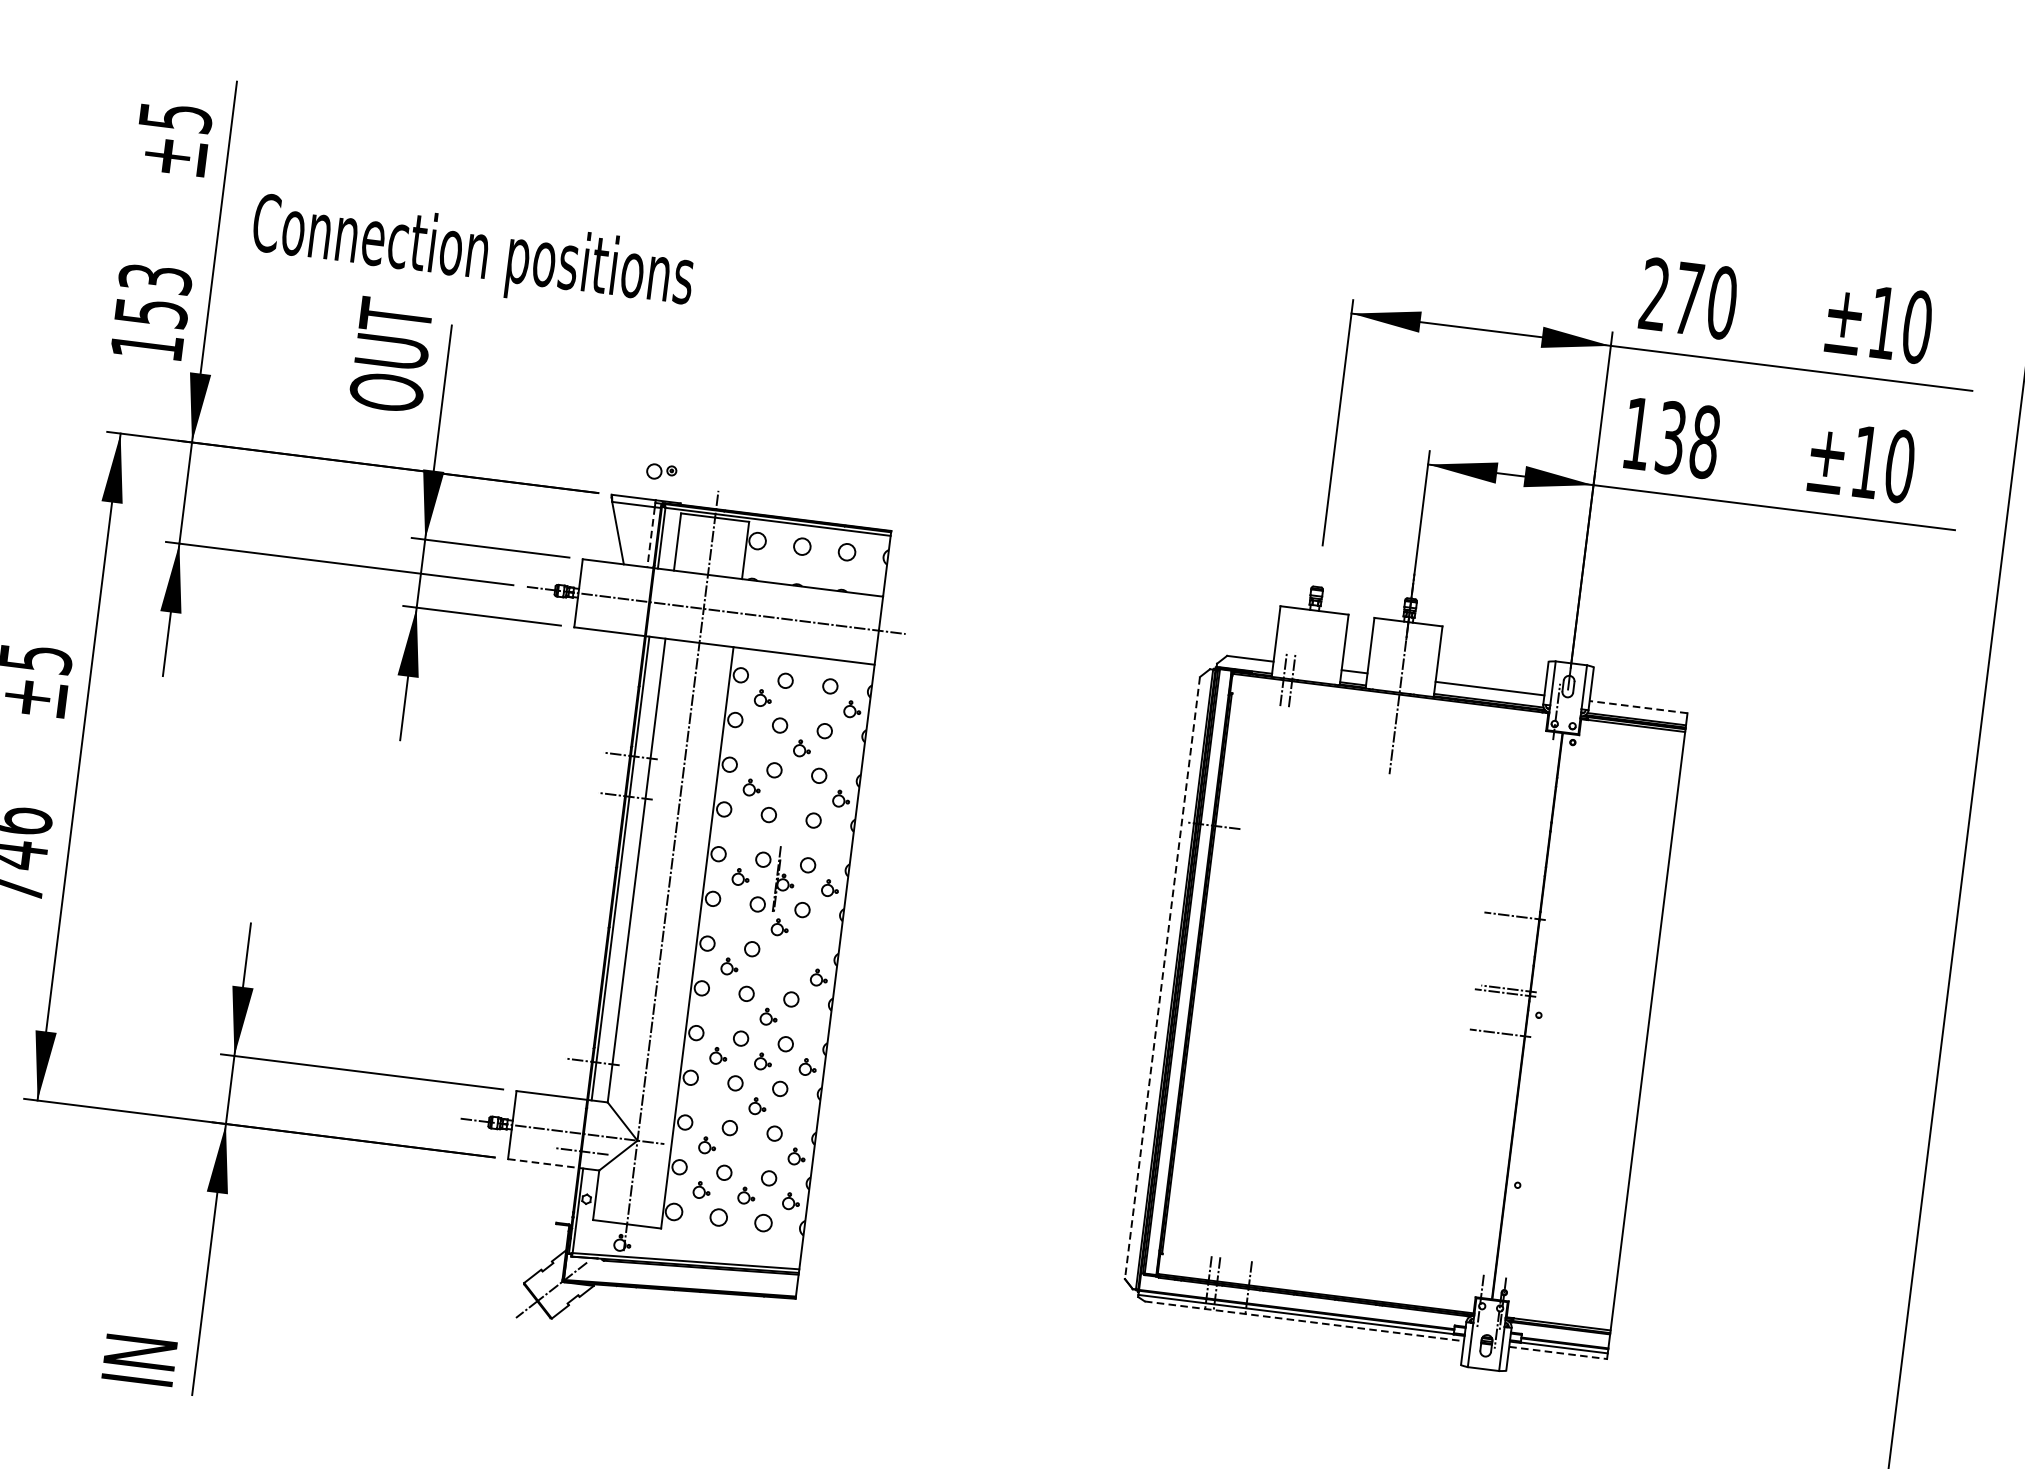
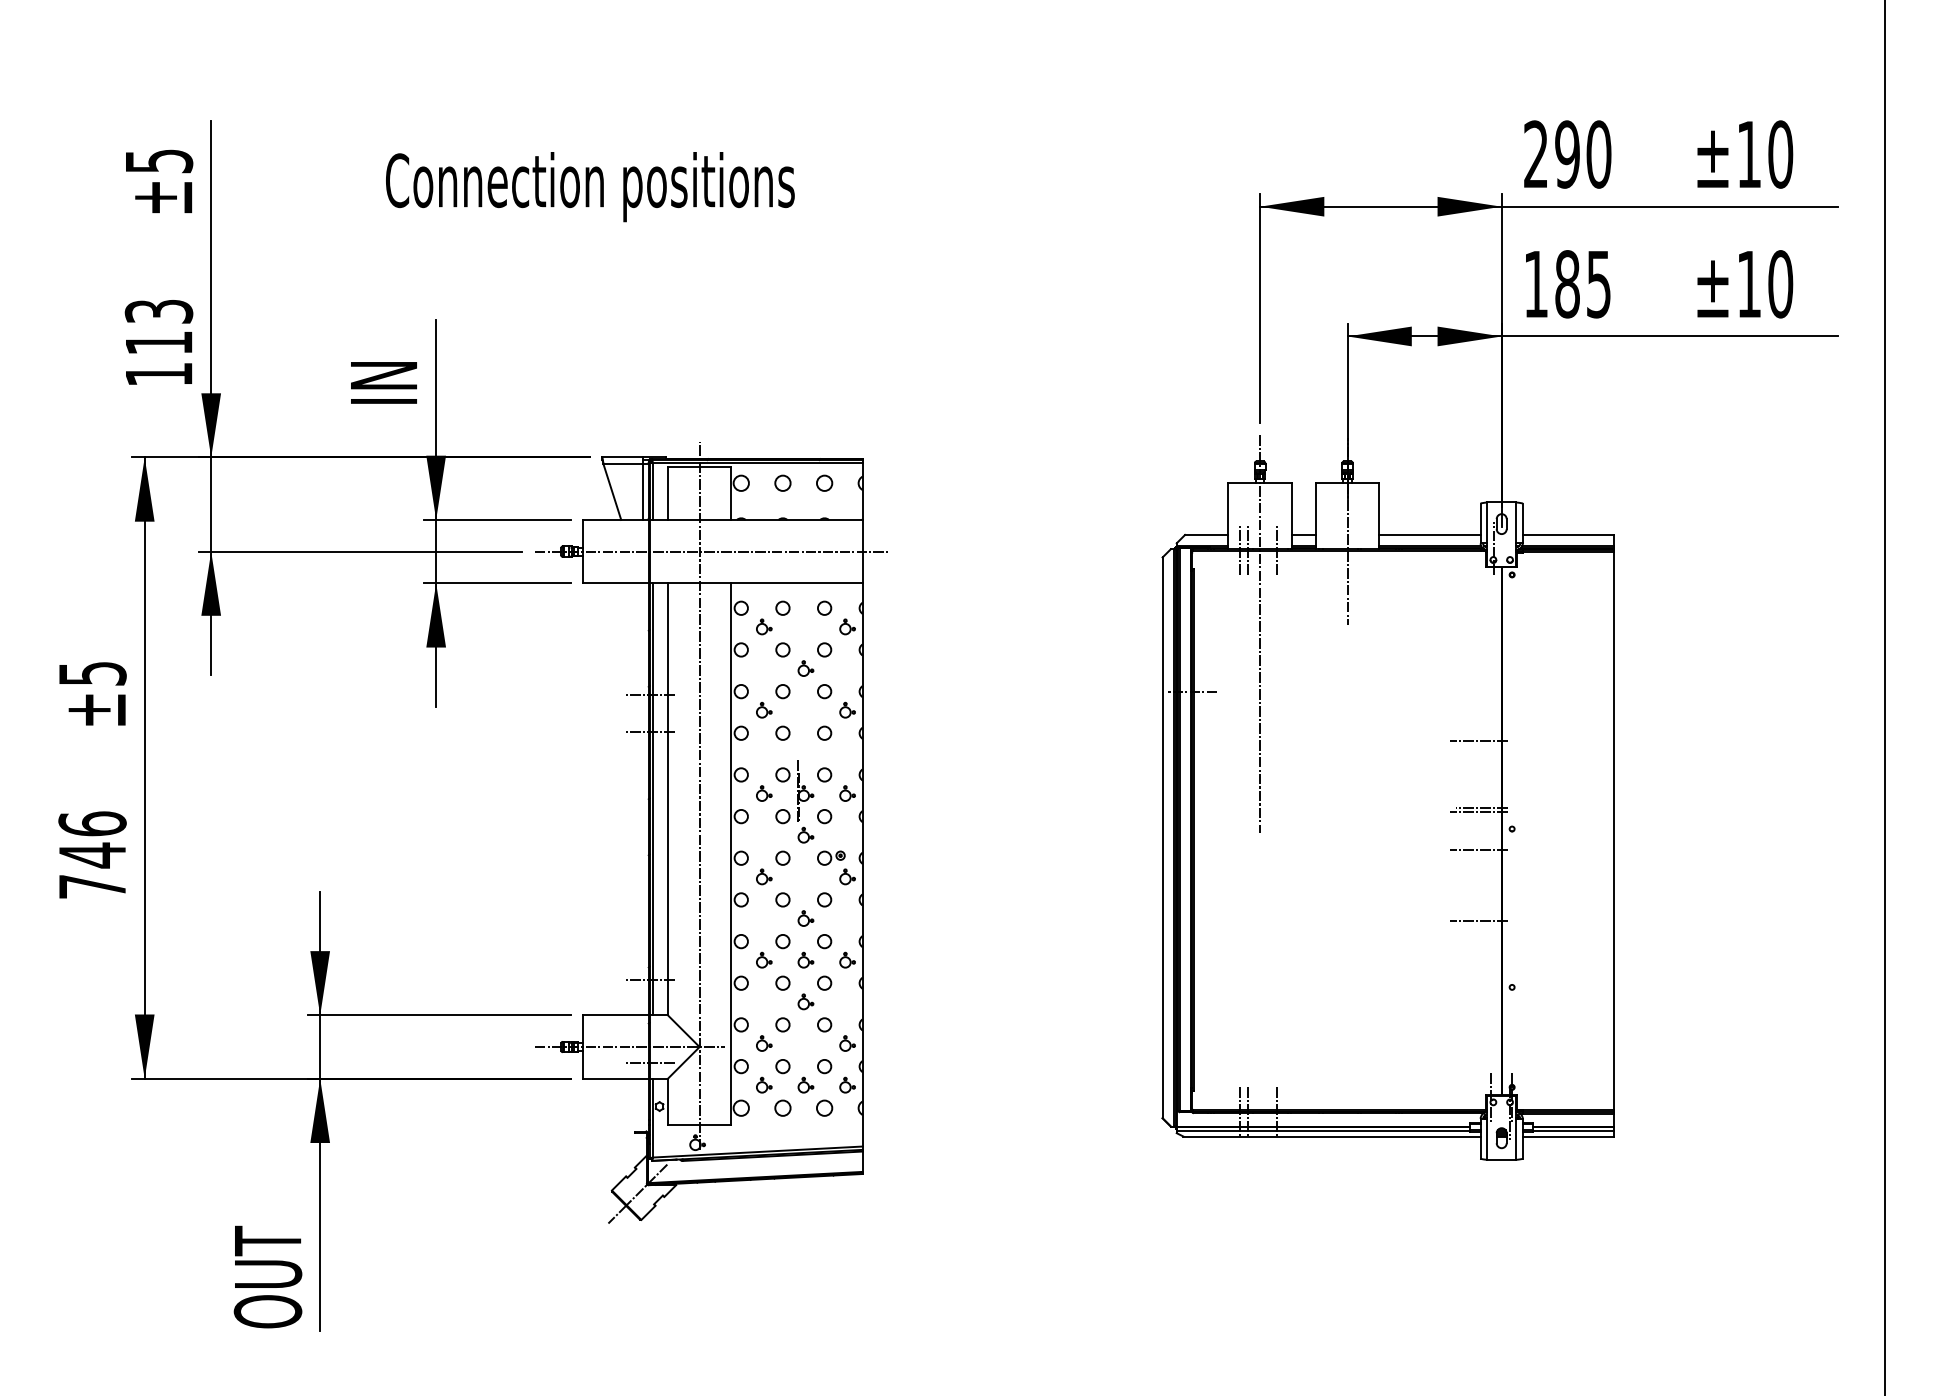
text: (472, 256) -> (590, 187), moved
text: (1688, 298) -> (1567, 154), 270 -> 290
text: (151, 312) -> (159, 342), 153 -> 113
text: (390, 354) -> (383, 354), OUT -> IN
text: (1688, 440) -> (1583, 284), 138 -> 185
part: (661, 471) -> (831, 857), moved
line: (651, 536) -> (643, 491), dashed -> solid
line: (1324, 683) -> (1277, 549), added
line: (1638, 706) -> (1568, 534), dashed -> solid
line: (1294, 772) -> (1260, 634), added
line: (1162, 978) -> (1162, 838), dashed -> solid
line: (1490, 1110) -> (1478, 921), added
line: (542, 1163) -> (615, 1078), dashed -> solid
line: (1304, 1321) -> (1332, 1136), dashed -> solid
text: (142, 1329) -> (267, 1276), IN -> OUT
line: (1558, 1352) -> (1568, 1136), dashed -> solid

